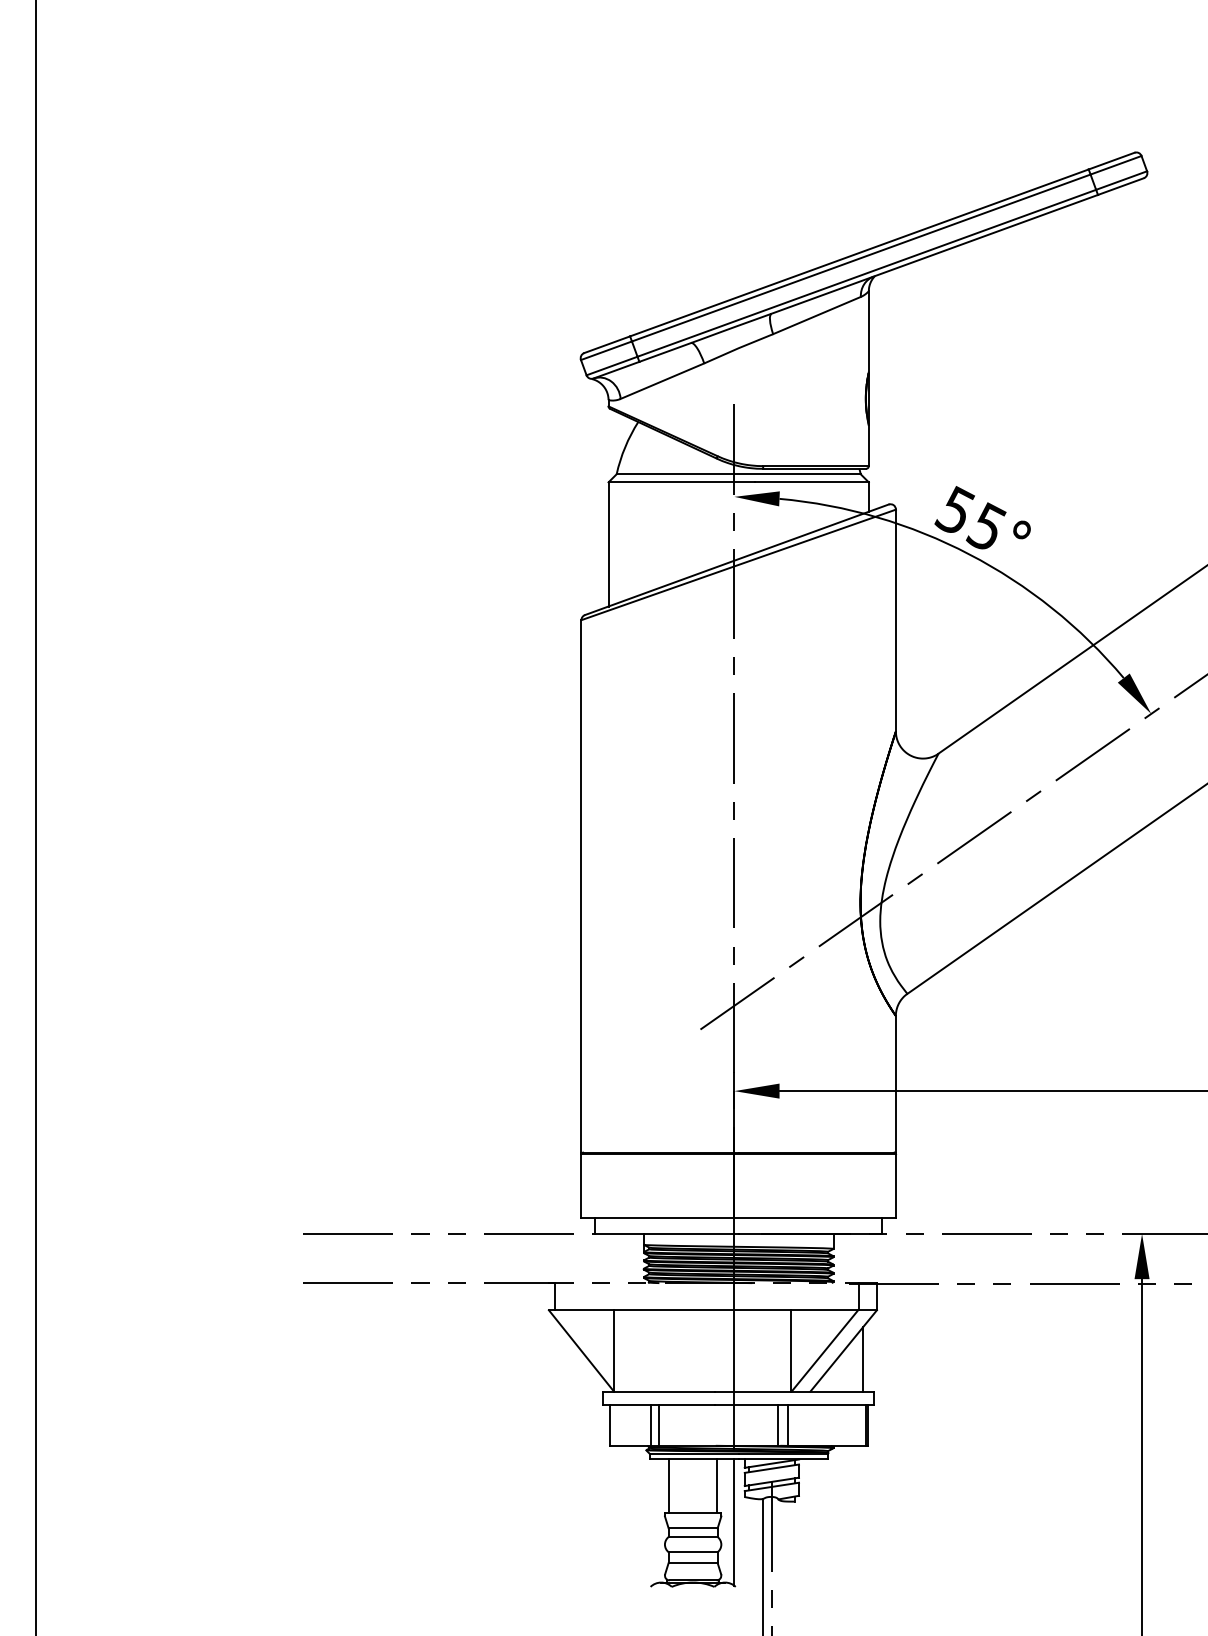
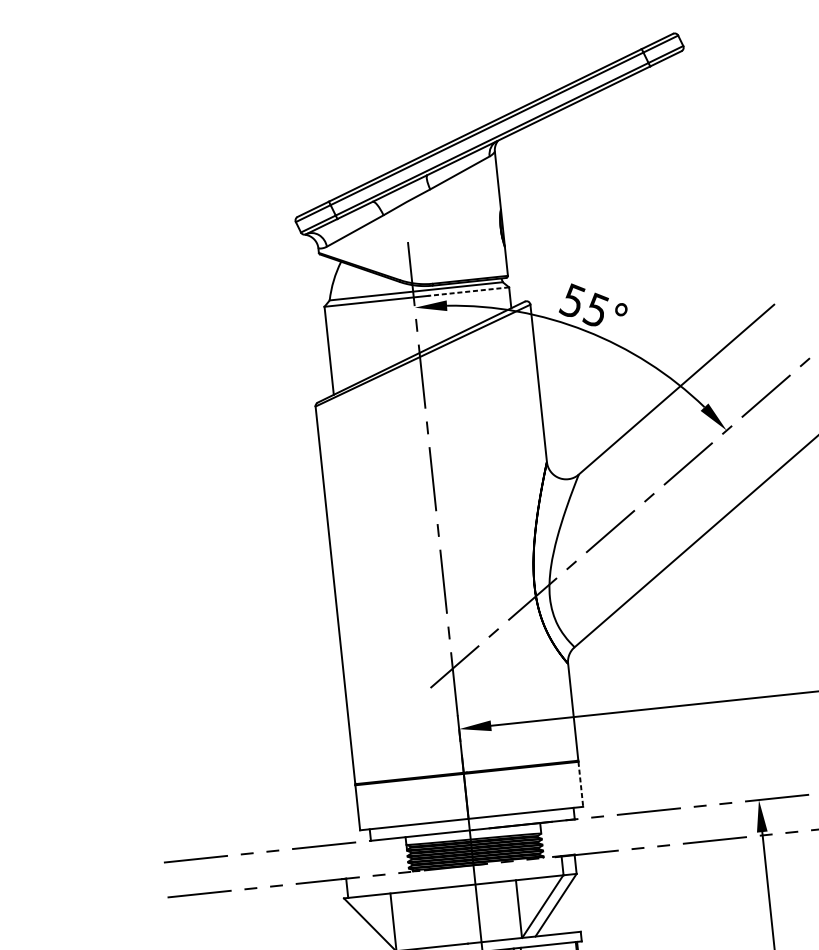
line: (811, 482) -> (468, 291), solid -> dashed
line: (895, 1185) -> (580, 784), solid -> dashed
line: (863, 1358) -> (570, 909), removed

